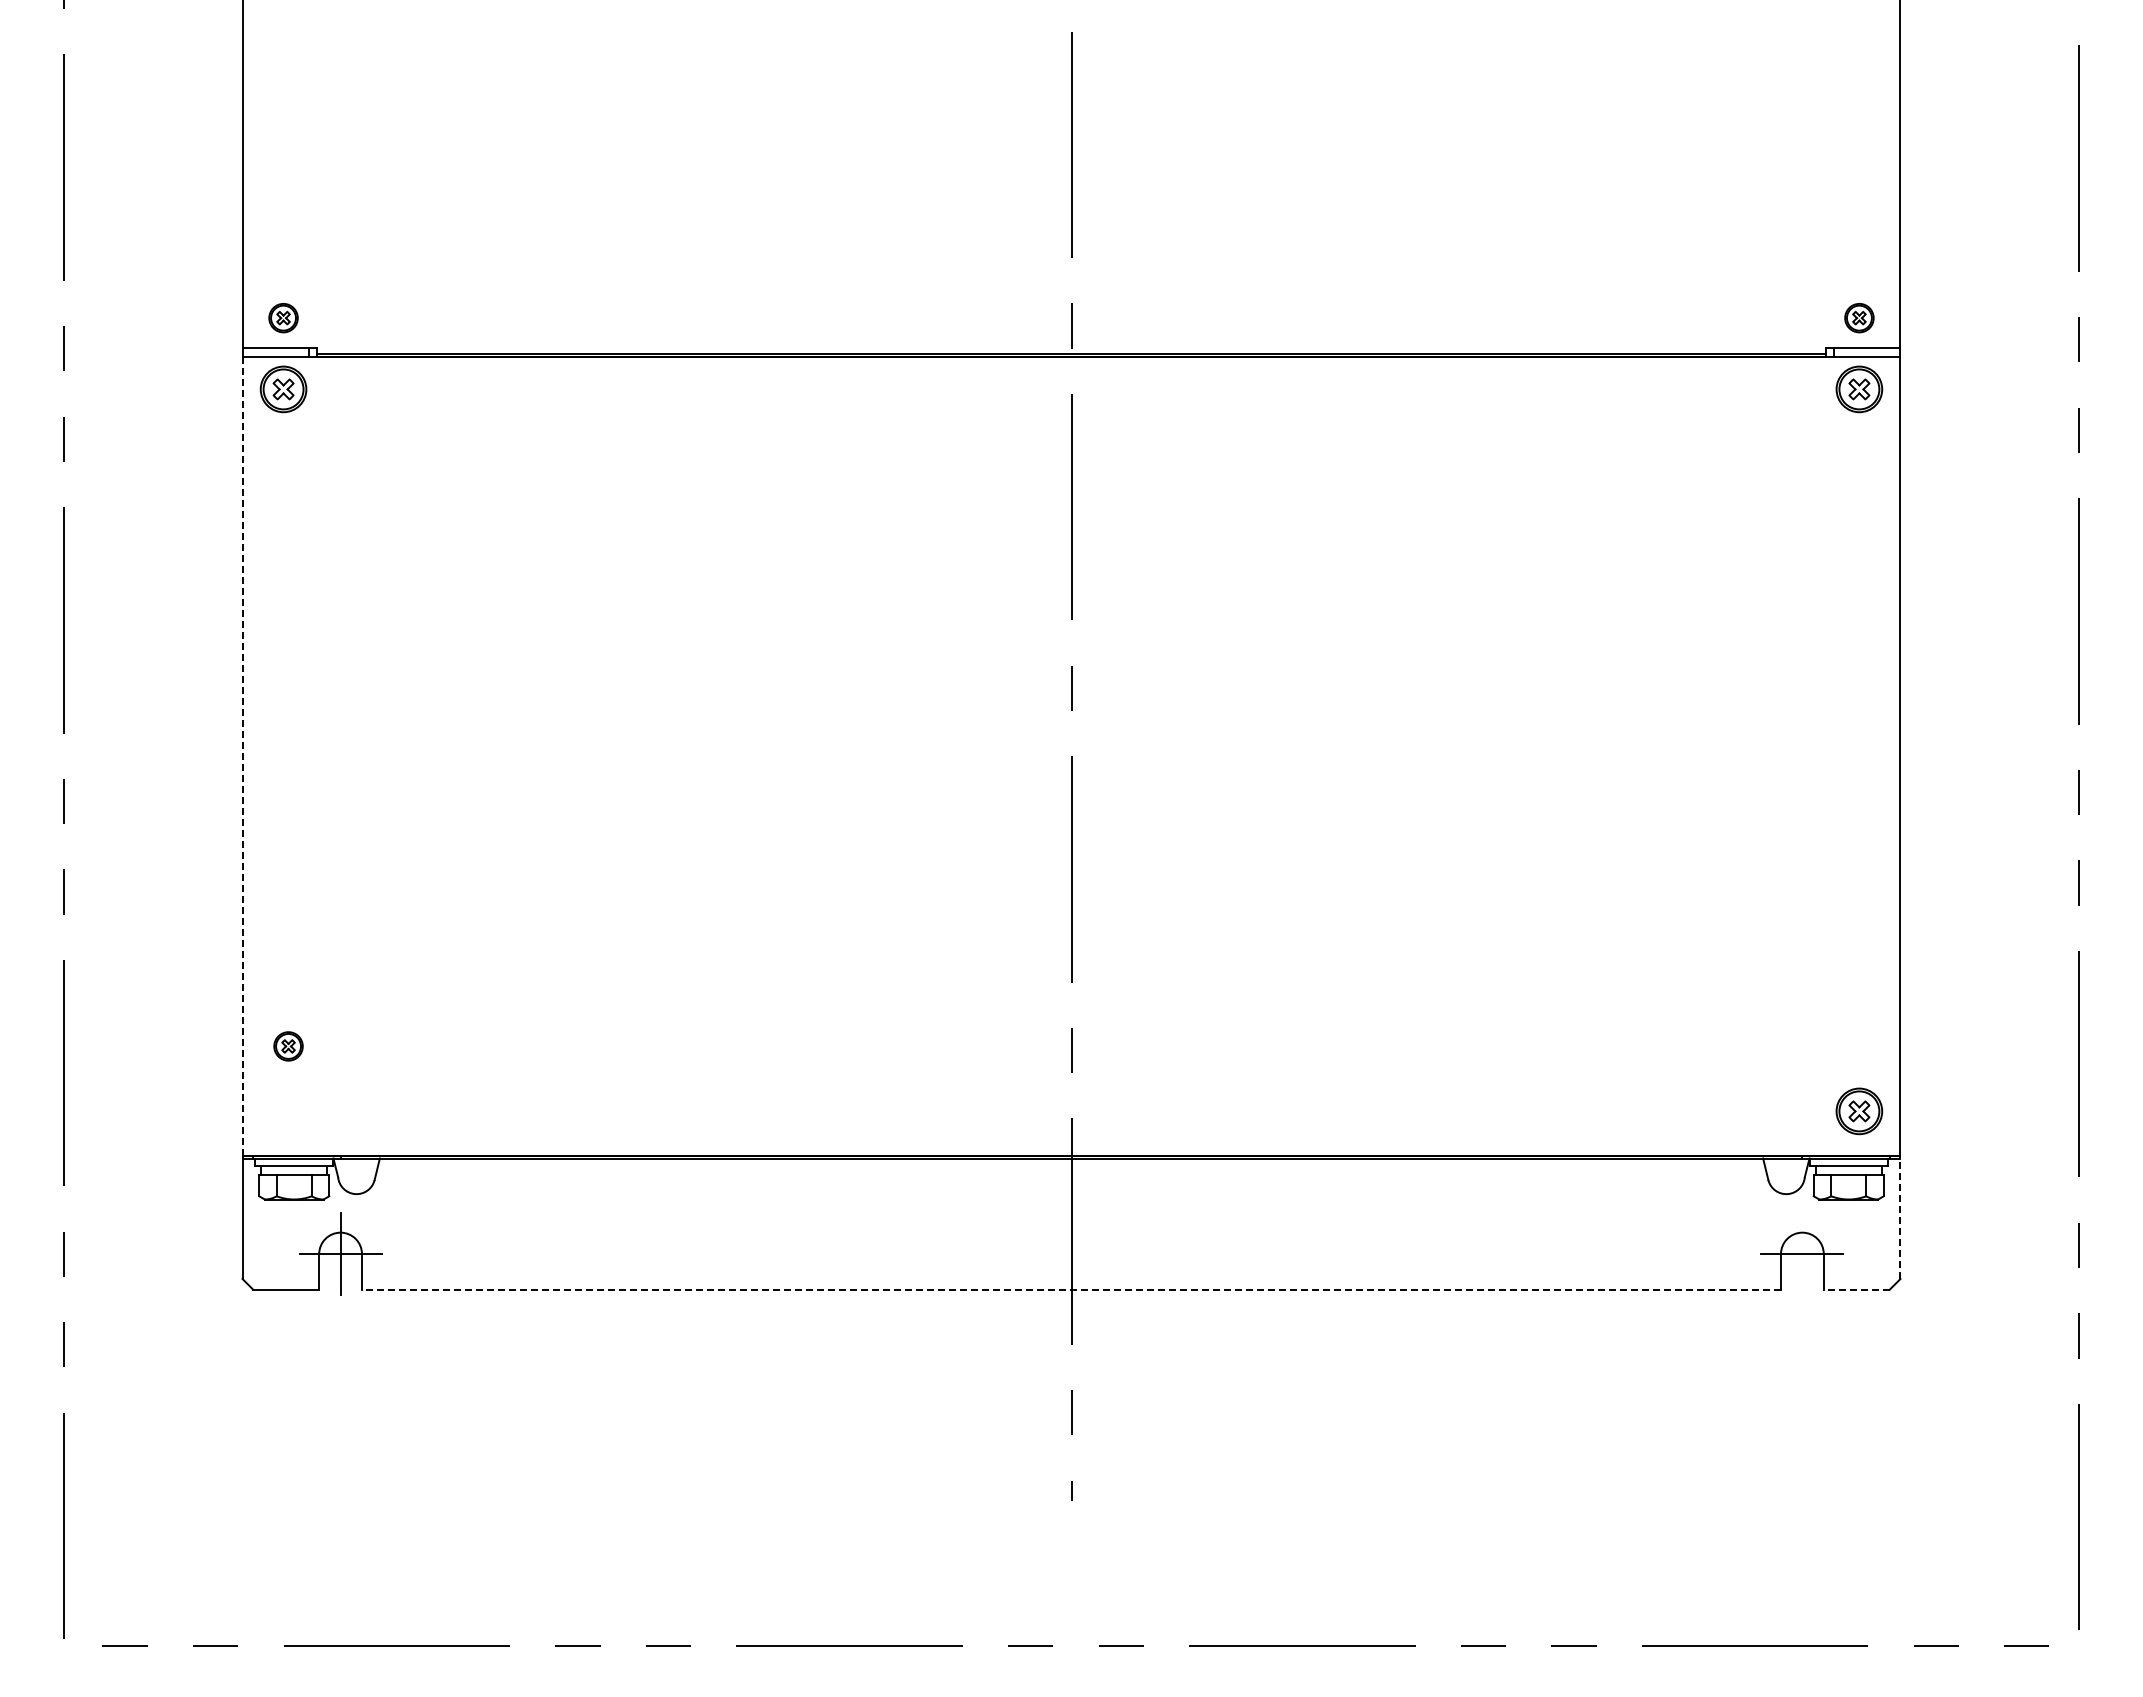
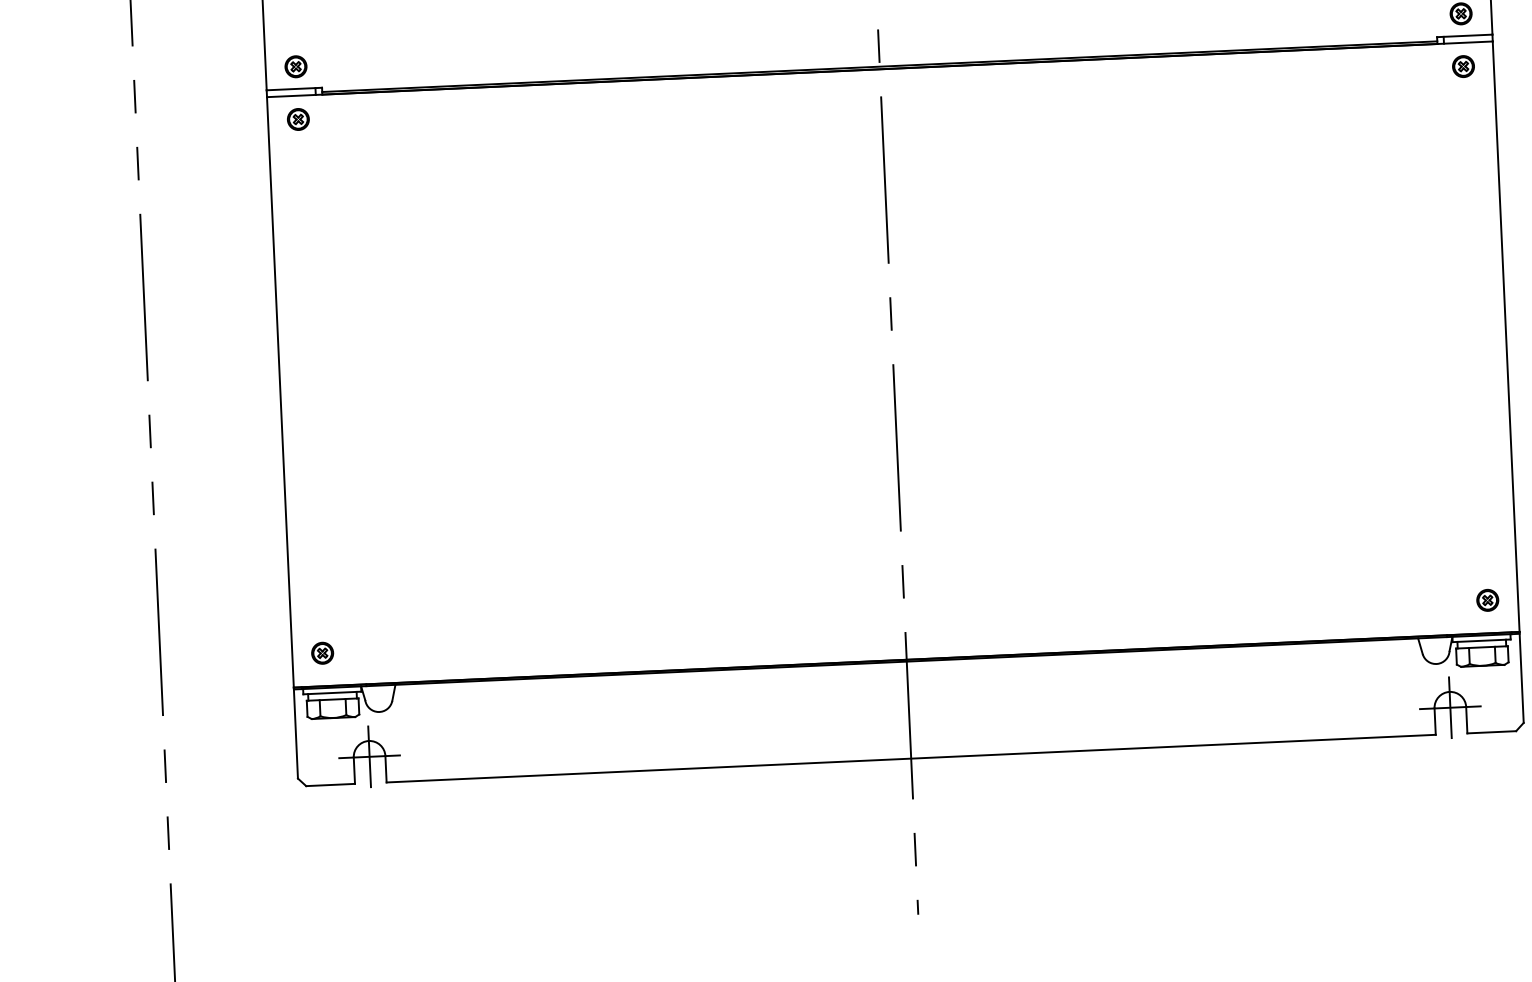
part: (283, 389) -> (298, 119), size x0.62
part: (1859, 389) -> (1463, 66), size x0.62
line: (242, 757) -> (280, 392), dashed -> solid
part: (288, 1046) -> (322, 653), moved
part: (1859, 1111) -> (1487, 600), size x0.62
line: (1900, 1217) -> (1521, 677), dashed -> solid
line: (1802, 1254) -> (1450, 708), added
line: (1071, 1289) -> (911, 758), dashed -> solid
line: (1856, 1289) -> (1491, 732), dashed -> solid

